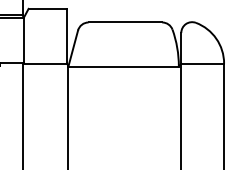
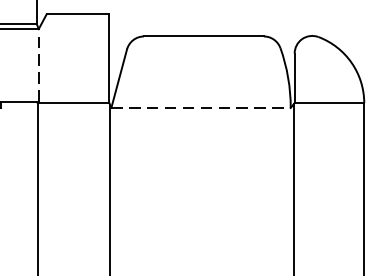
line: (23, 39) -> (38, 64), solid -> dashed
line: (124, 66) -> (202, 107), solid -> dashed

